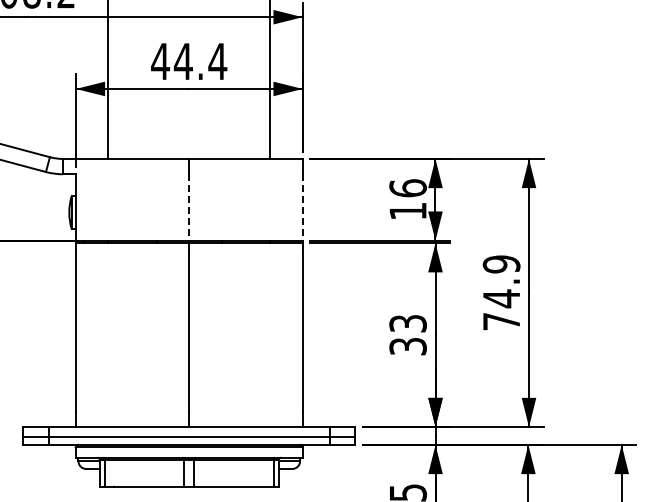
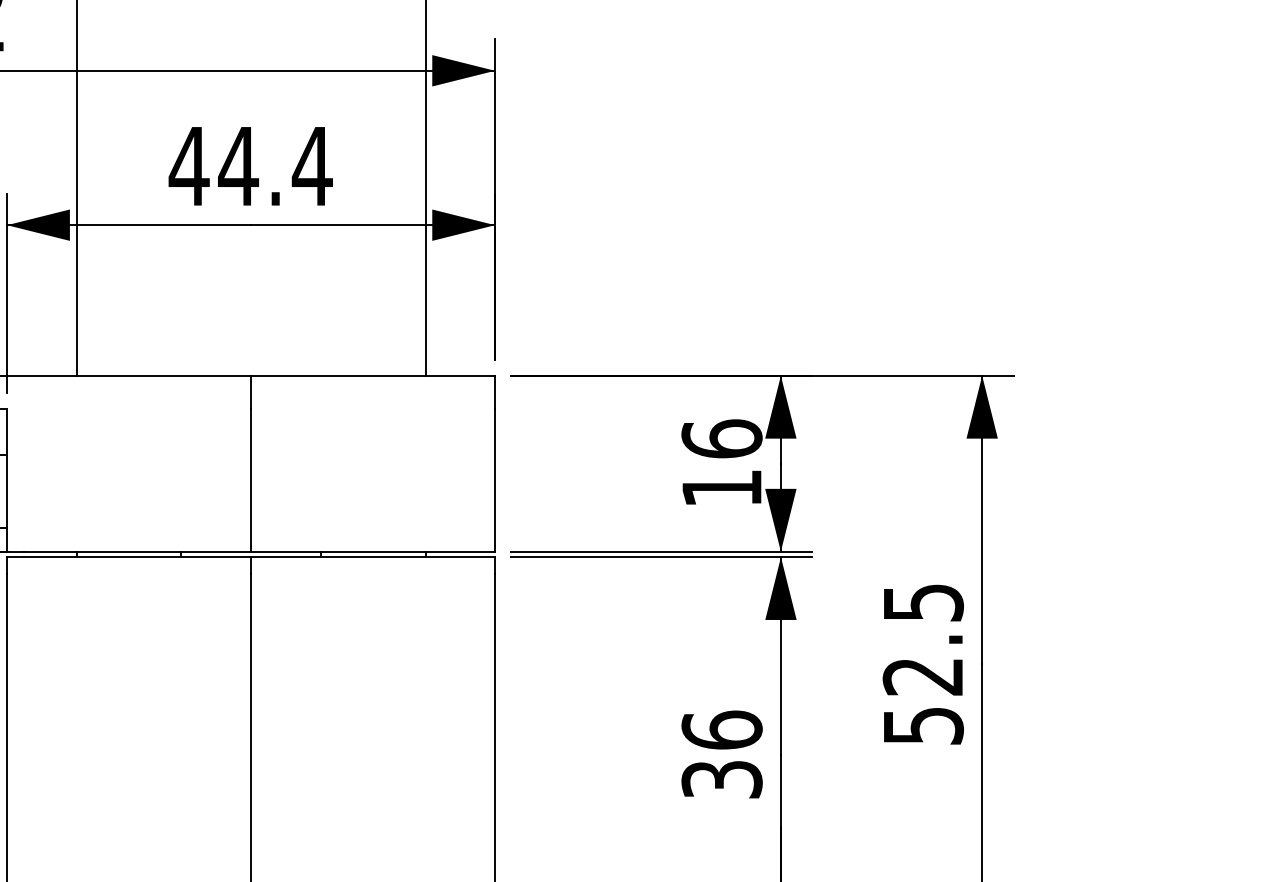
line: (189, 207) -> (251, 480), dashed -> solid
line: (302, 207) -> (494, 480), dashed -> solid
text: (501, 292) -> (922, 663), 74.9 -> 52.5
text: (407, 323) -> (720, 729), 33 -> 36

